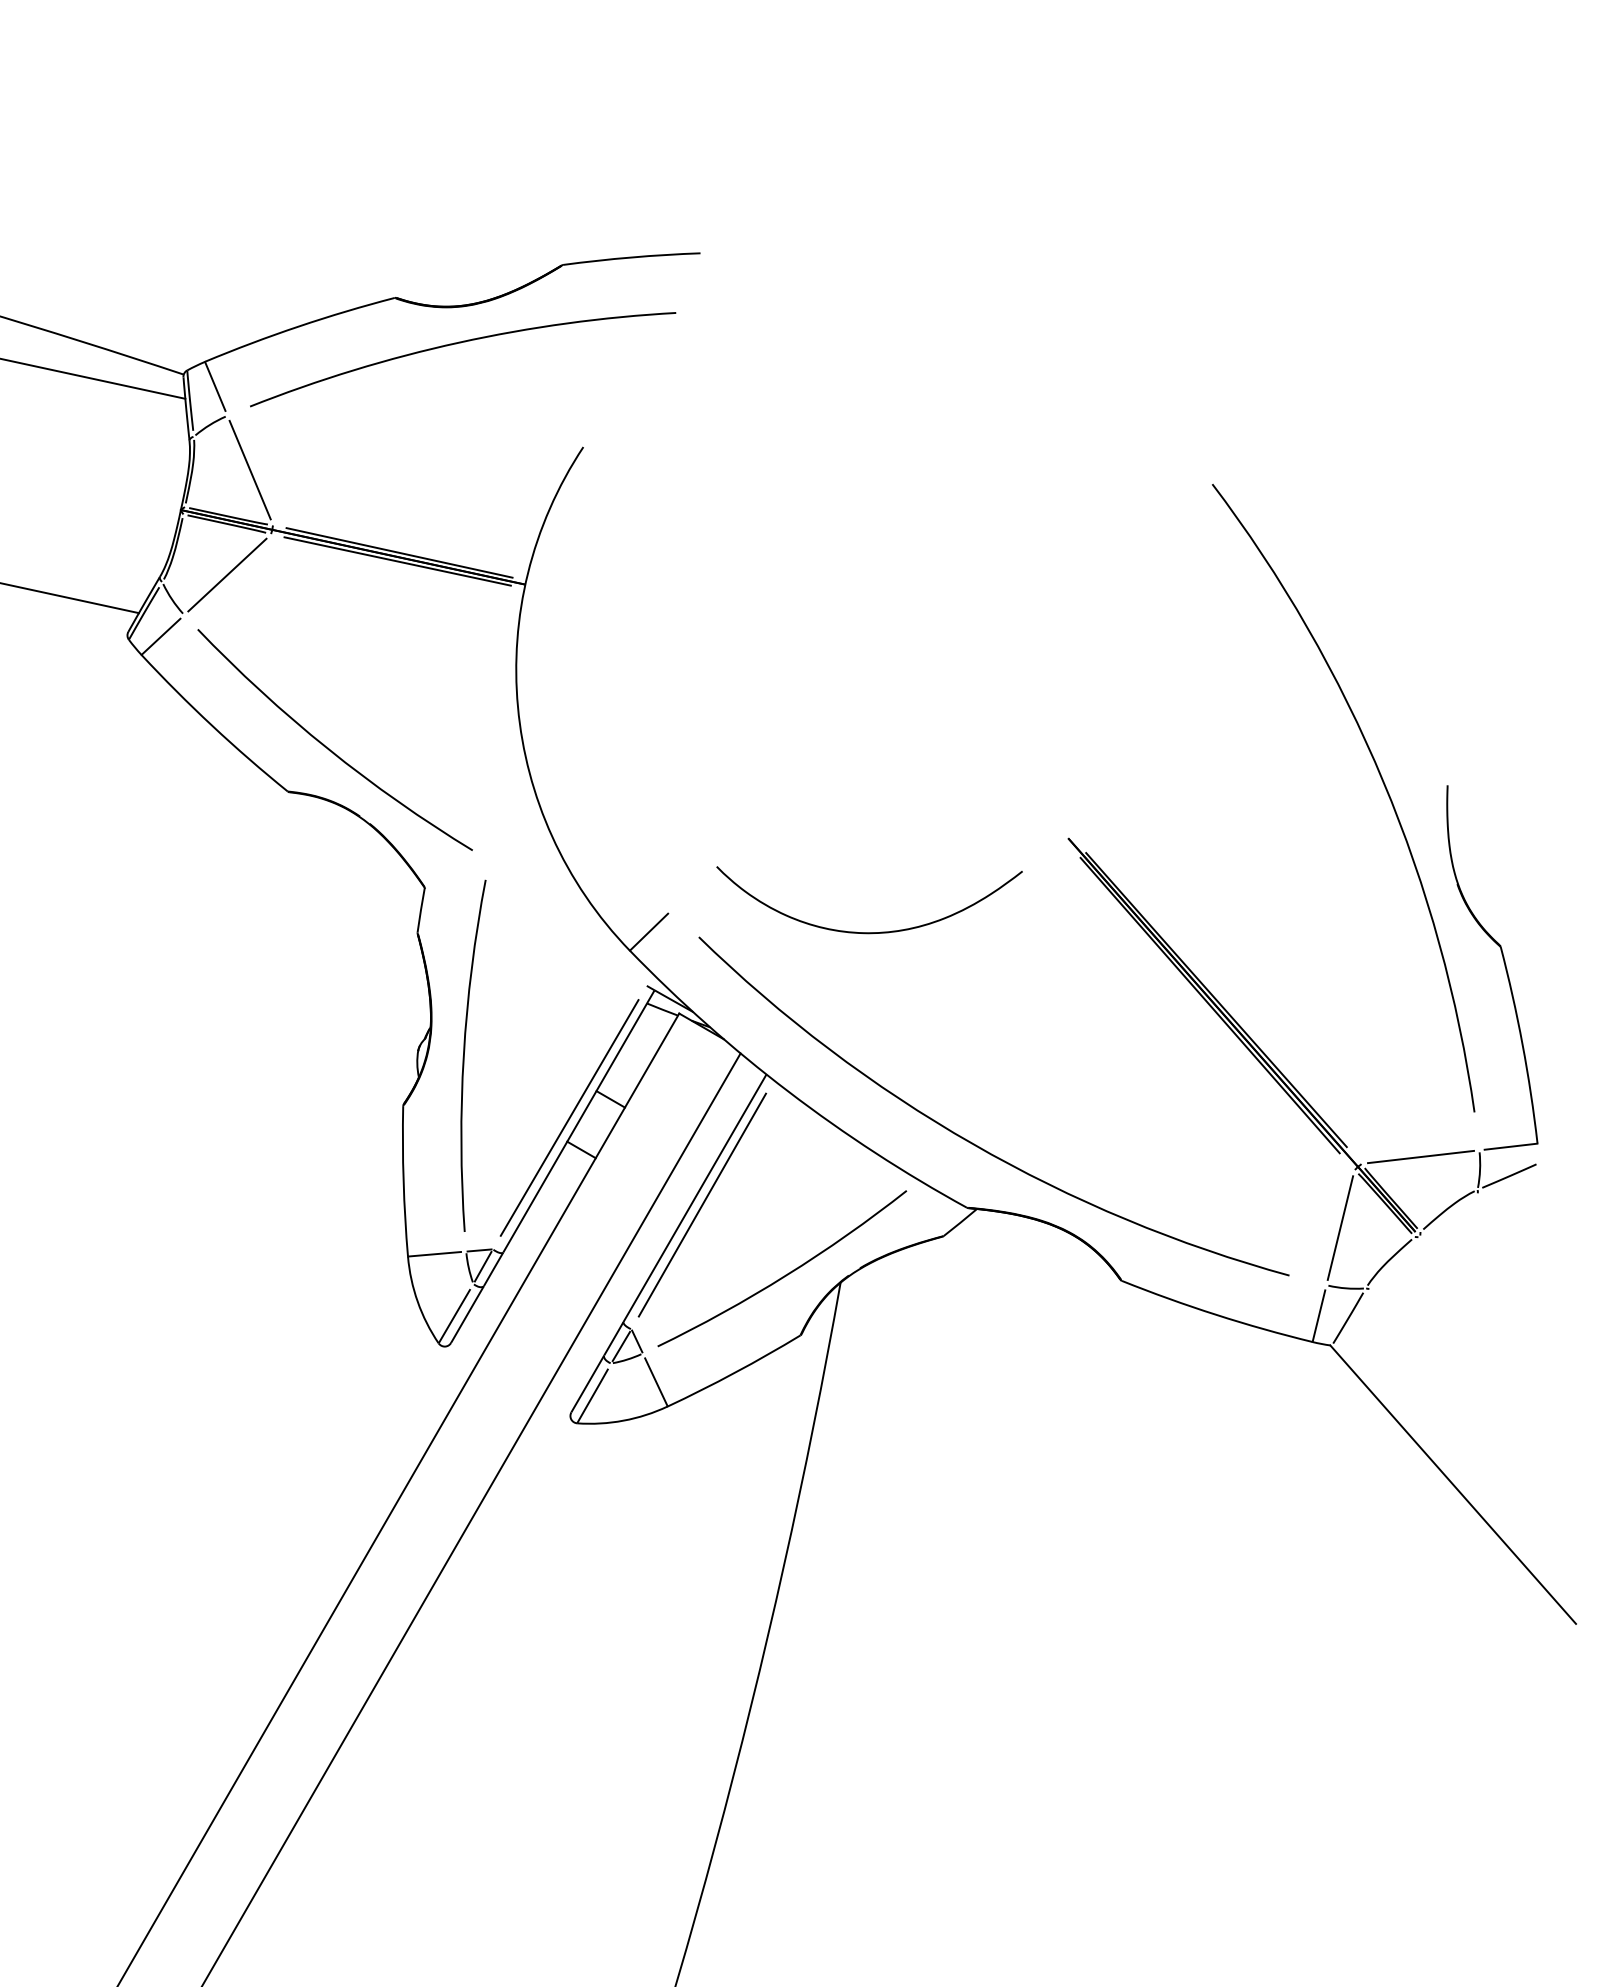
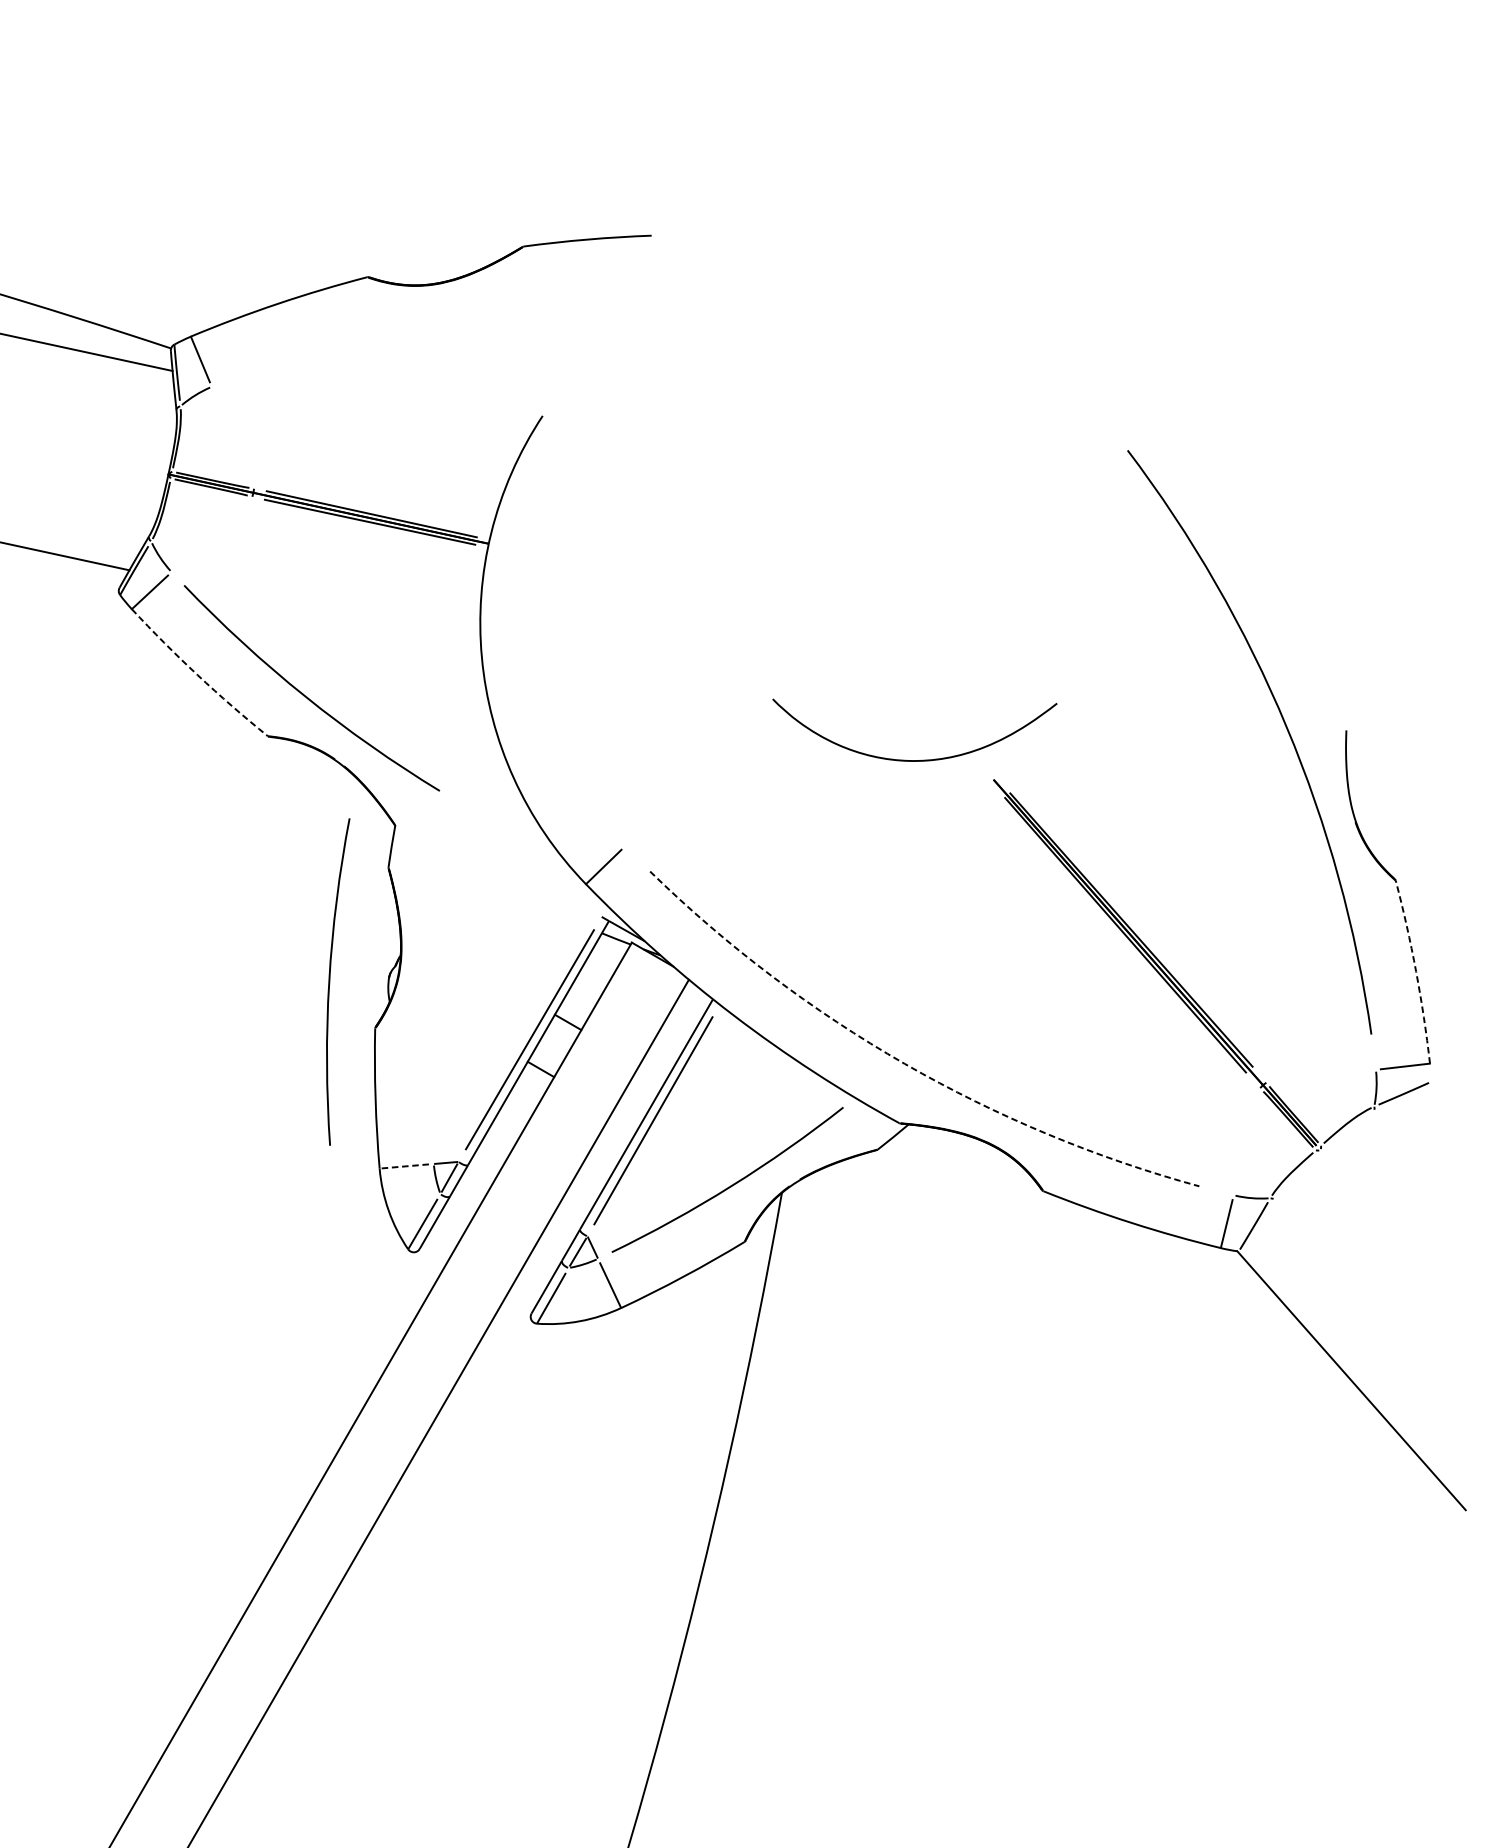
arc: (461, 343) -> (429, 319), removed
line: (249, 469) -> (232, 436), removed
line: (227, 574) -> (211, 534), removed
arc: (212, 725) -> (197, 674), solid -> dashed
curve: (869, 932) -> (914, 760), moved
arc: (1522, 1044) -> (1416, 971), solid -> dashed
arc: (464, 1055) -> (329, 981), moved
arc: (972, 1143) -> (904, 1063), solid -> dashed
line: (1420, 1156) -> (1321, 1075), removed
line: (1340, 1227) -> (1246, 1141), removed
line: (434, 1254) -> (404, 1166), solid -> dashed

